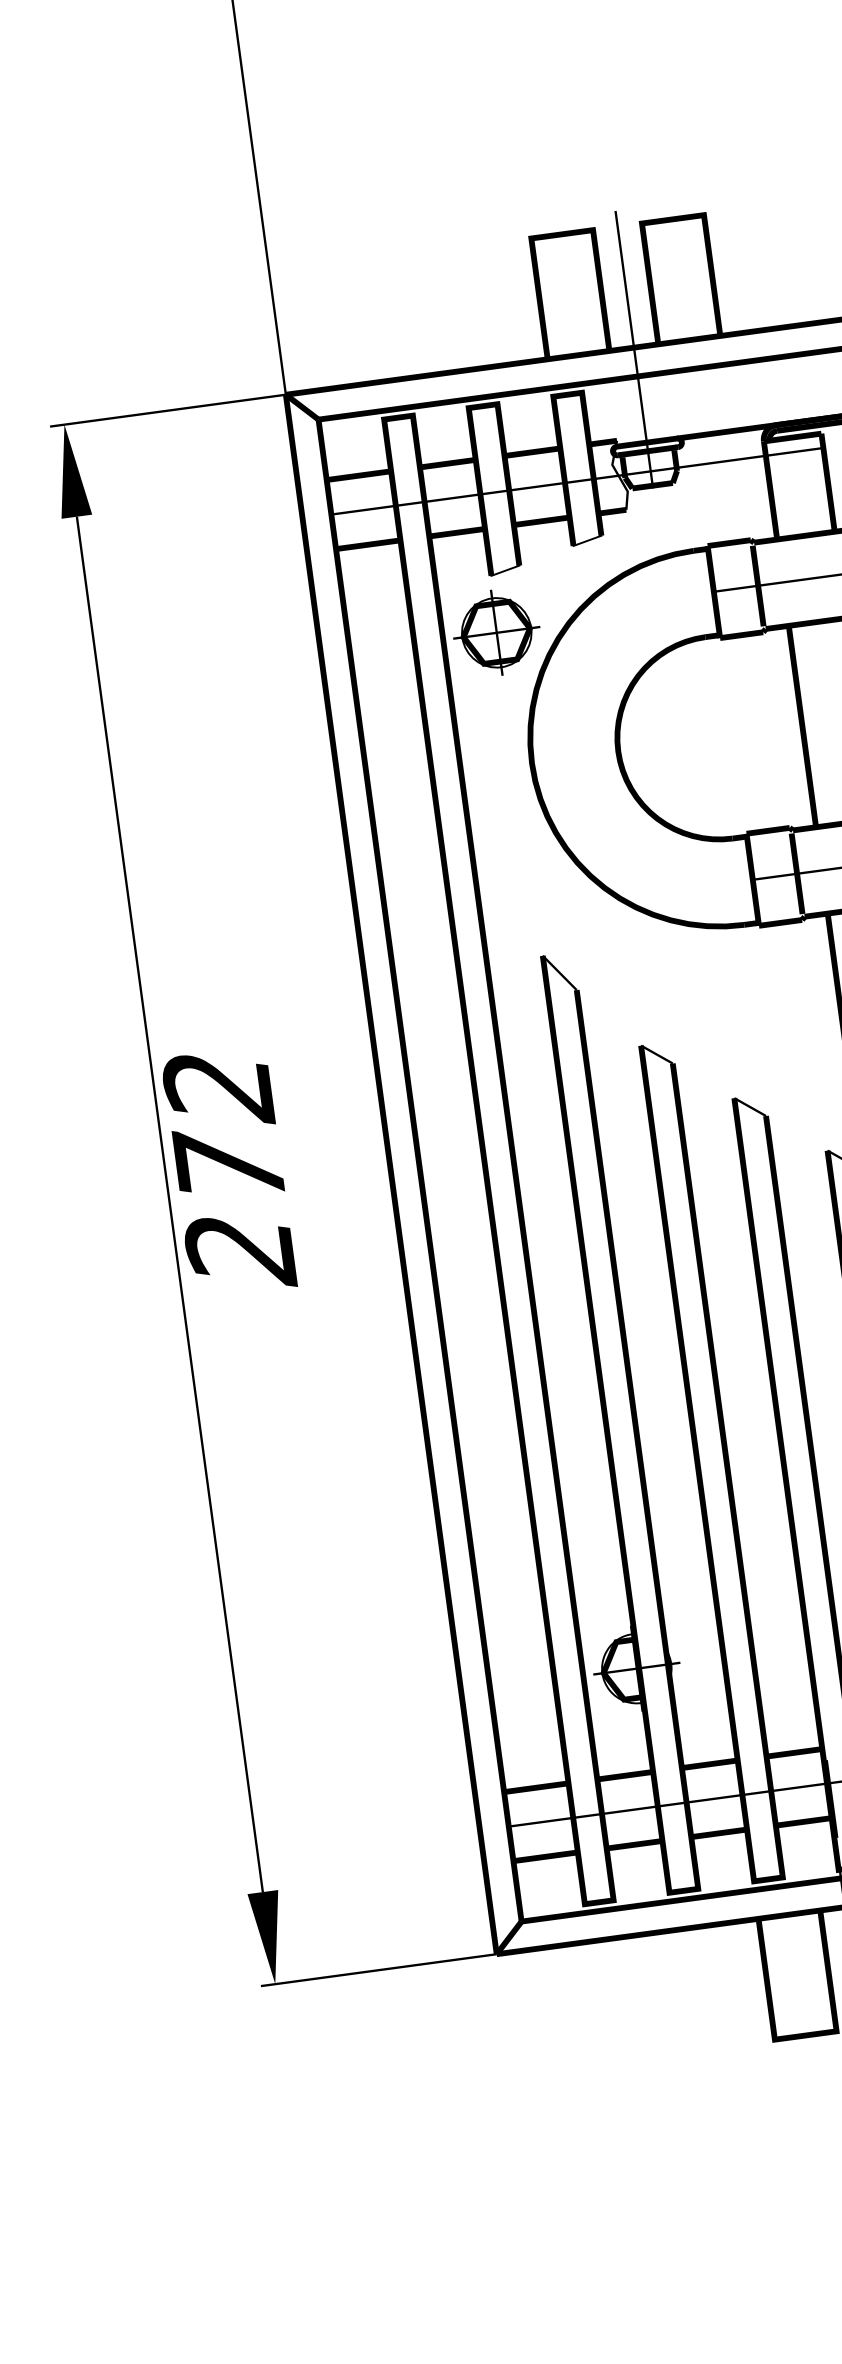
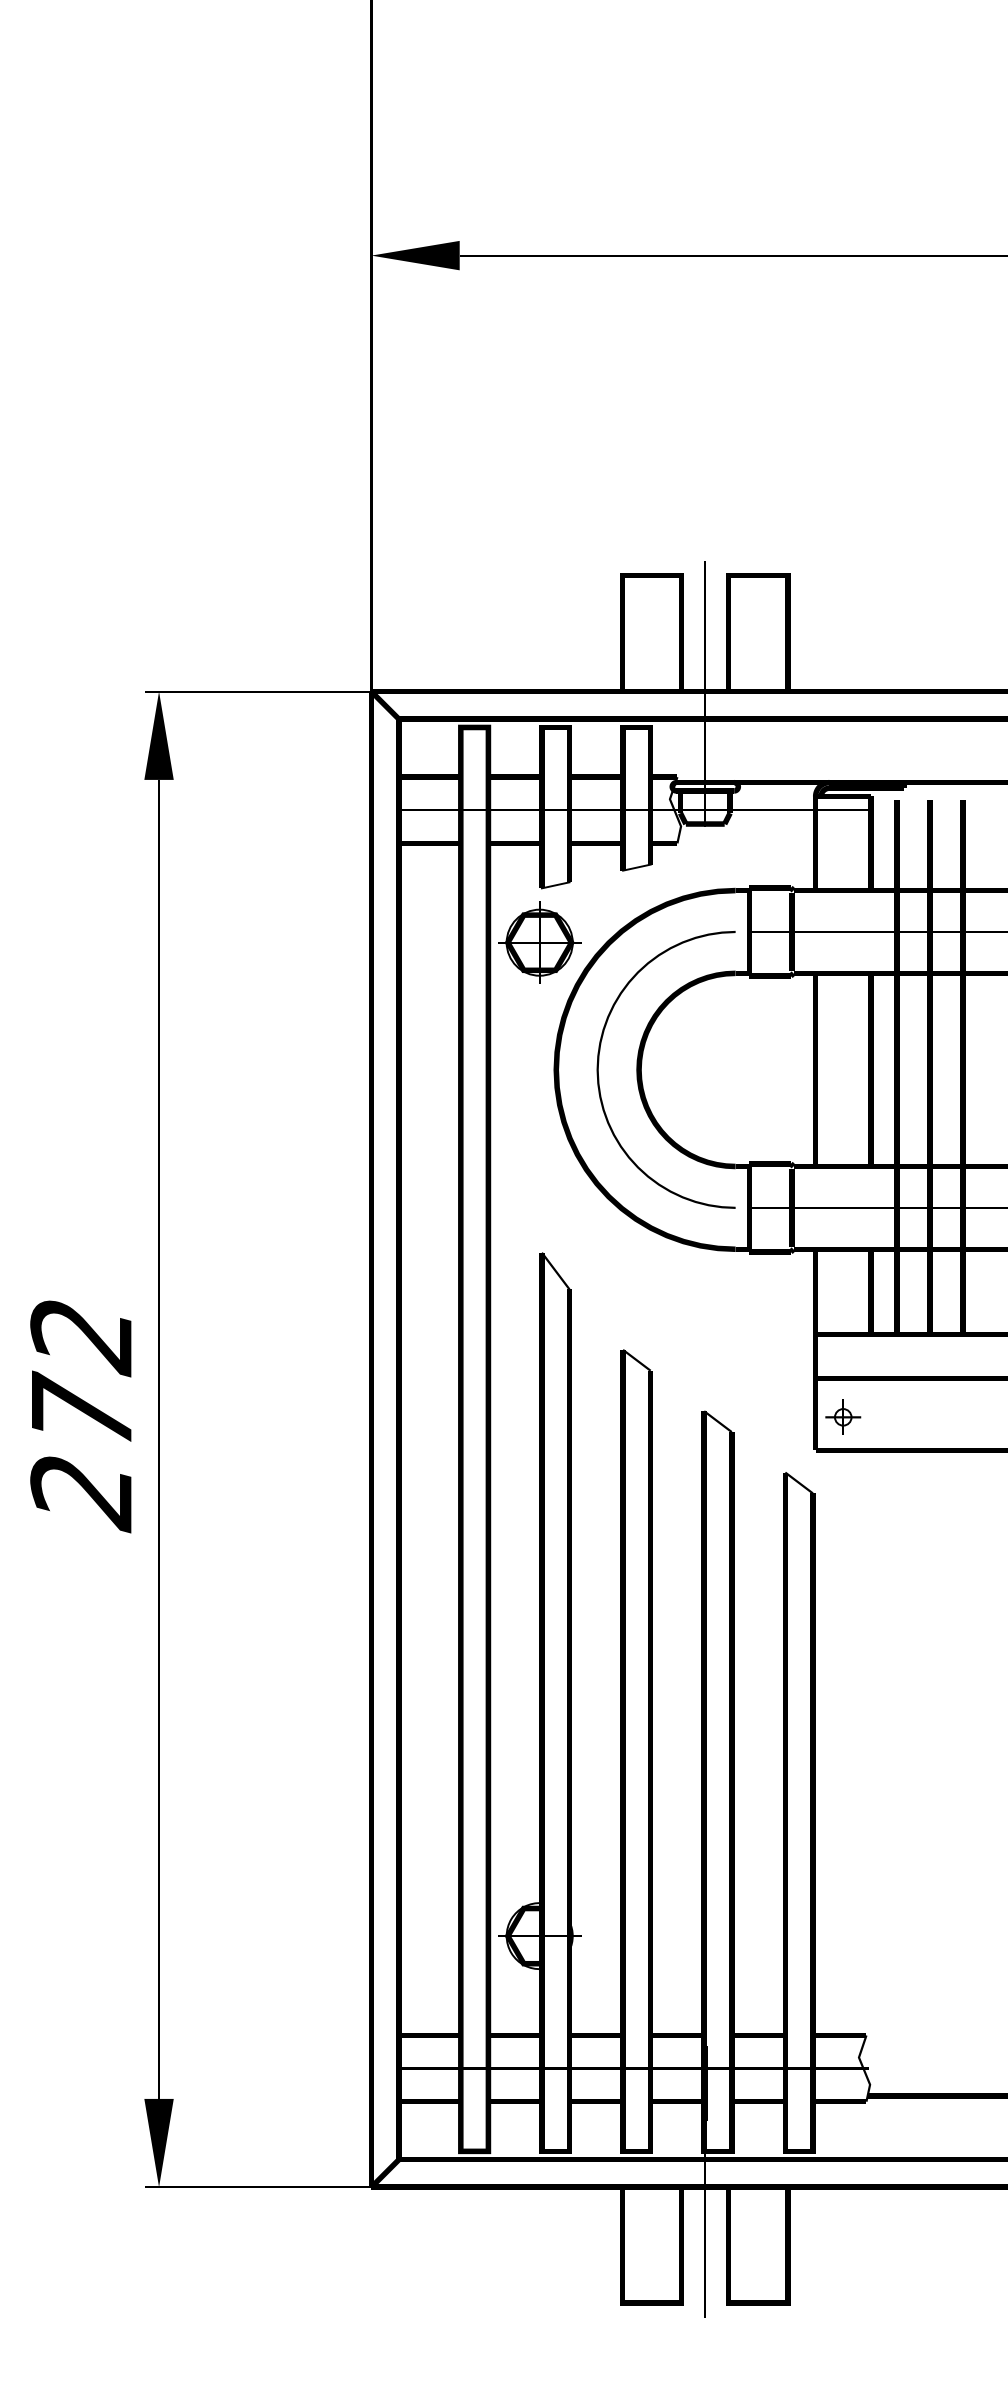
curve: (575, 749) -> (599, 1062), added
text: (228, 1172) -> (80, 1416), moved

